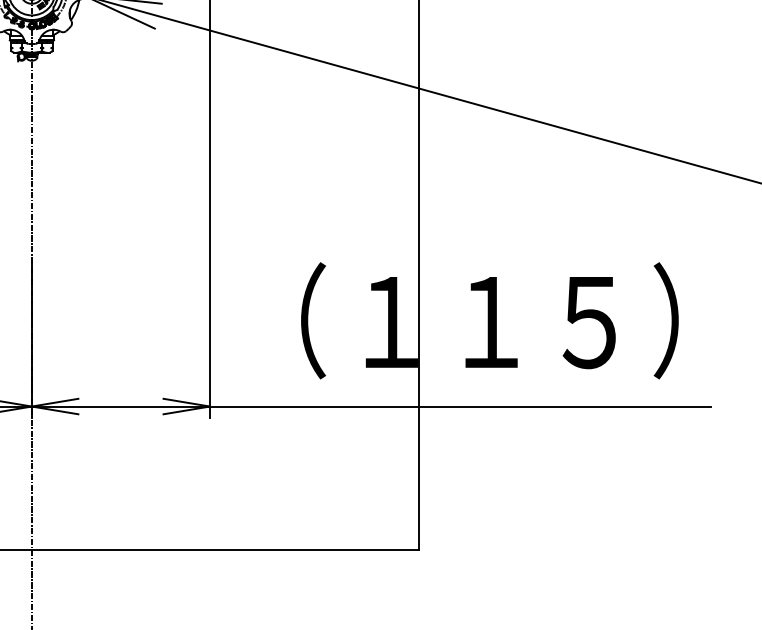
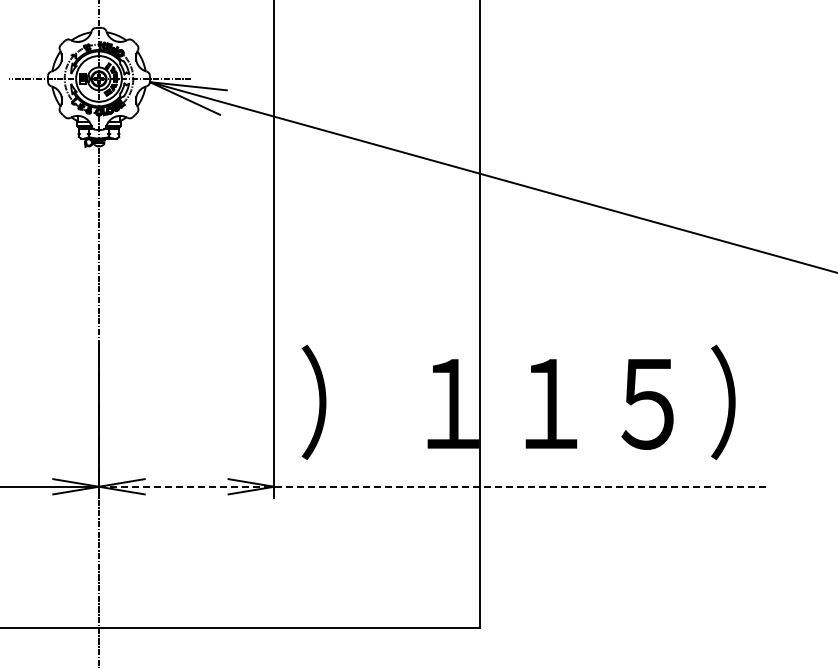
text: (281, 319) -> (344, 401), （ -> ）
line: (371, 406) -> (433, 486), solid -> dashed

